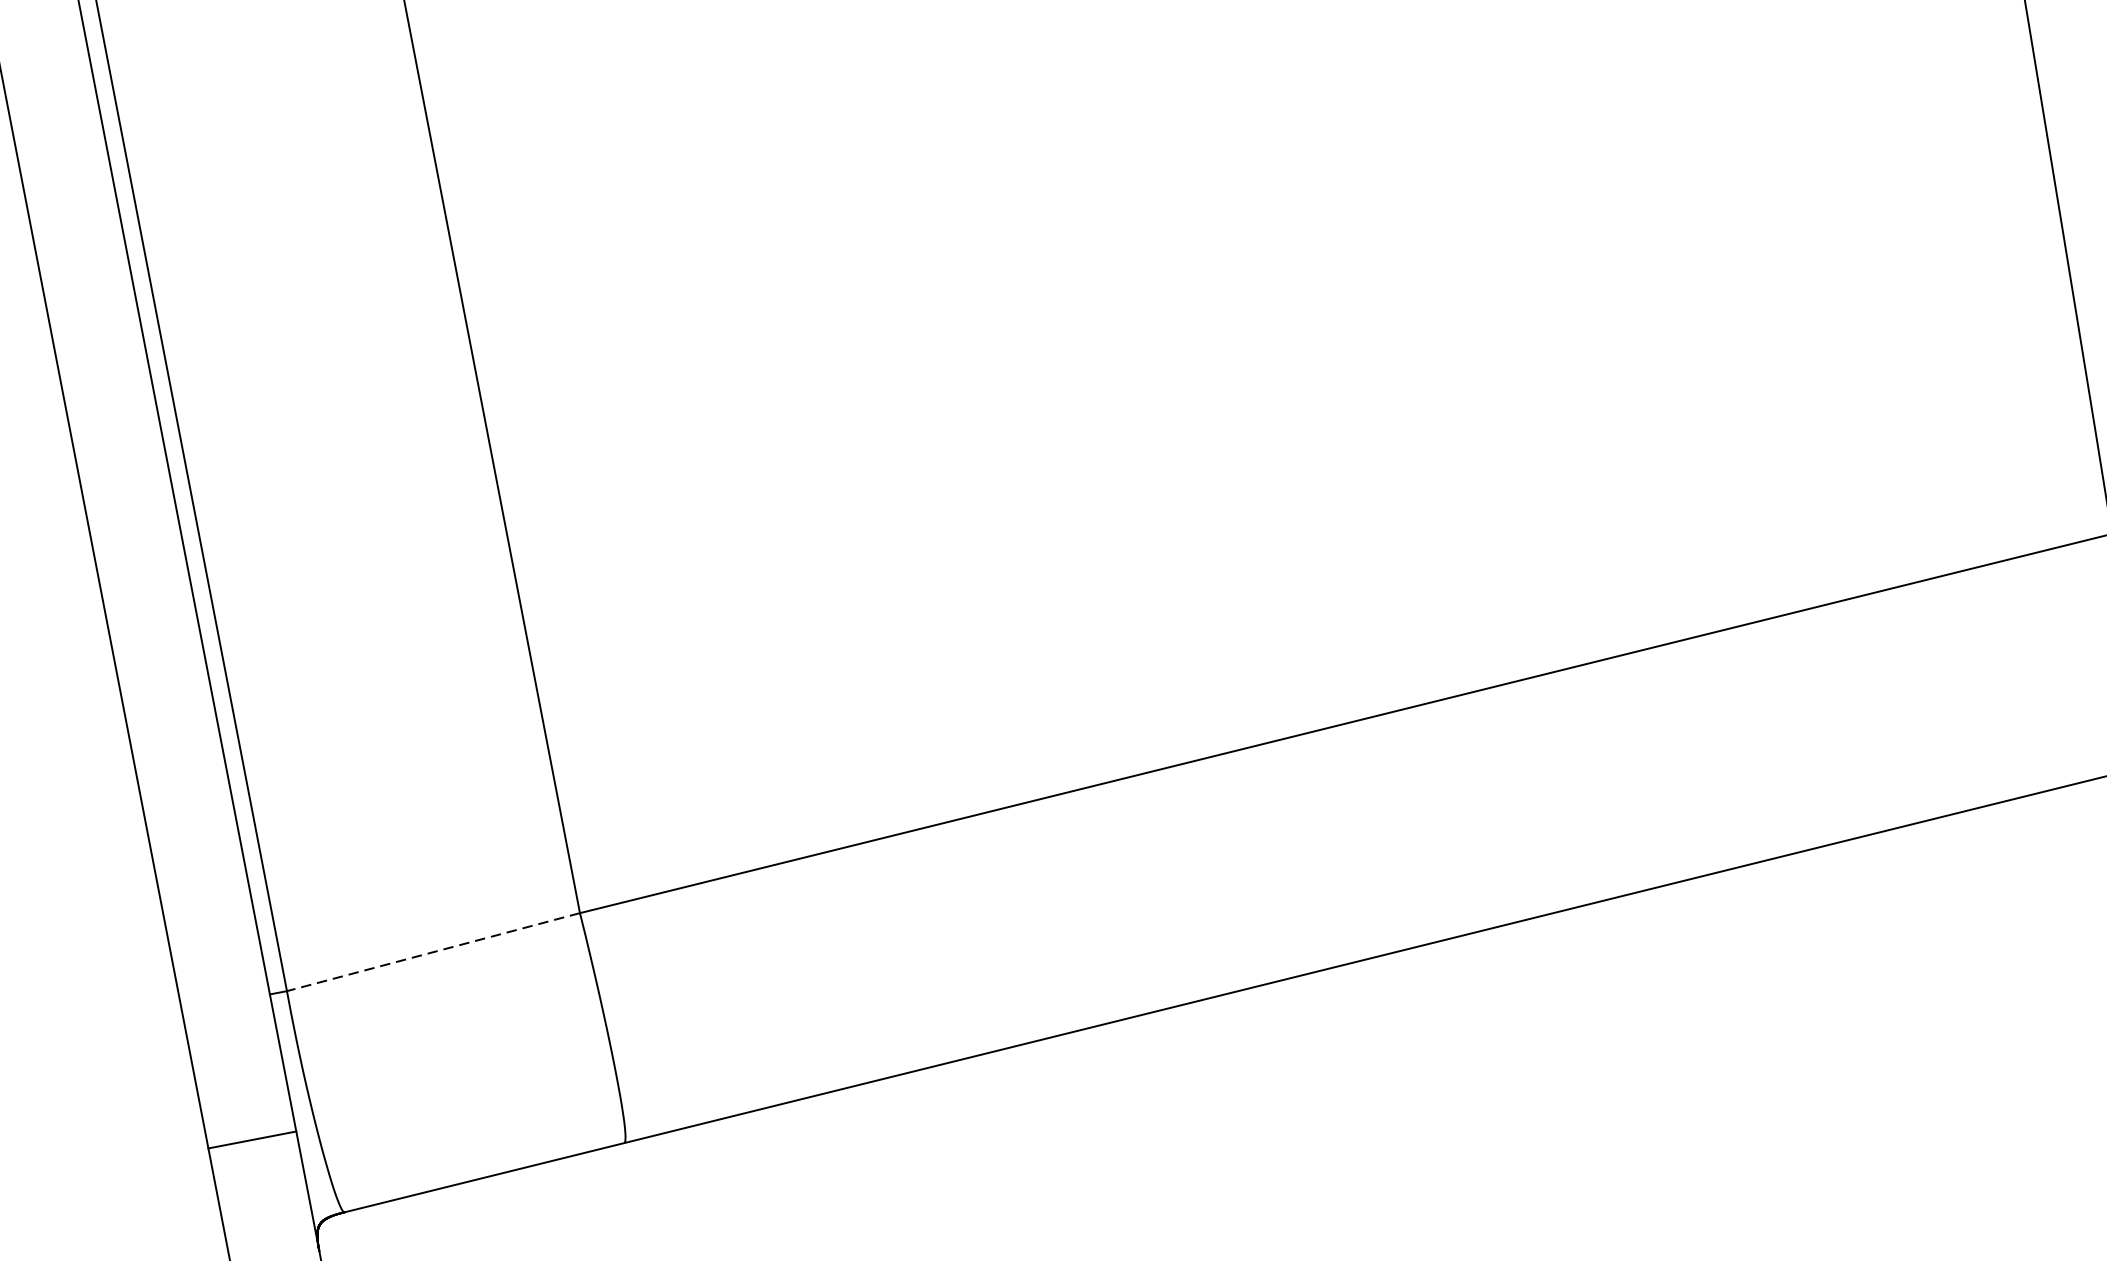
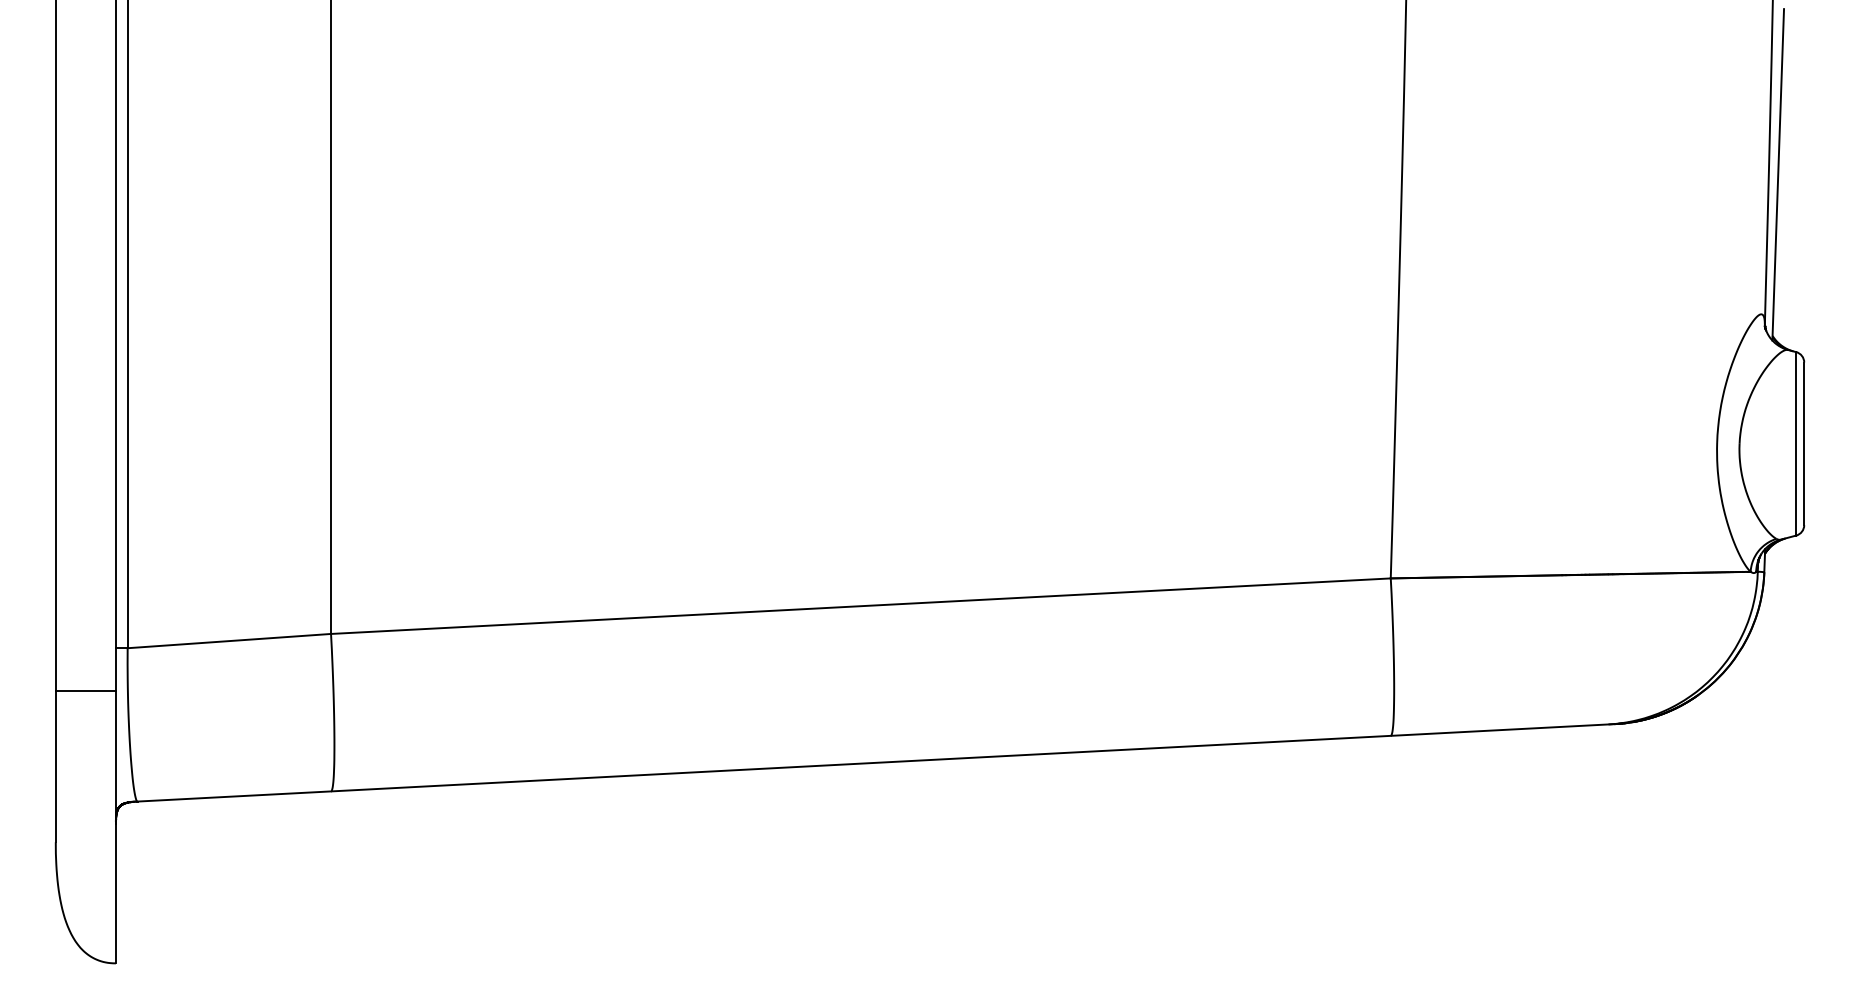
line: (433, 952) -> (229, 641), dashed -> solid
line: (251, 1140) -> (85, 691), moved

